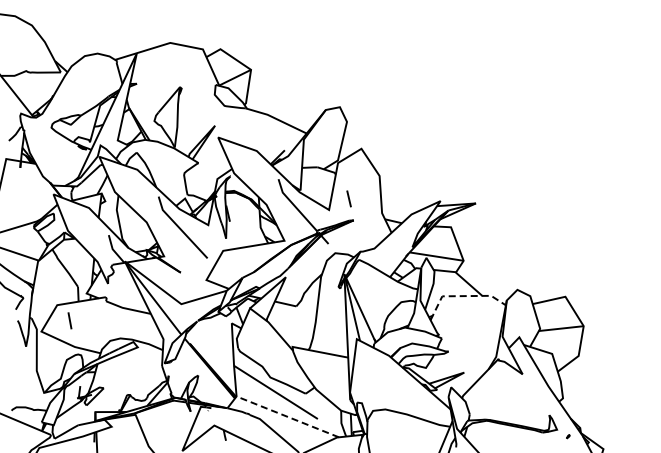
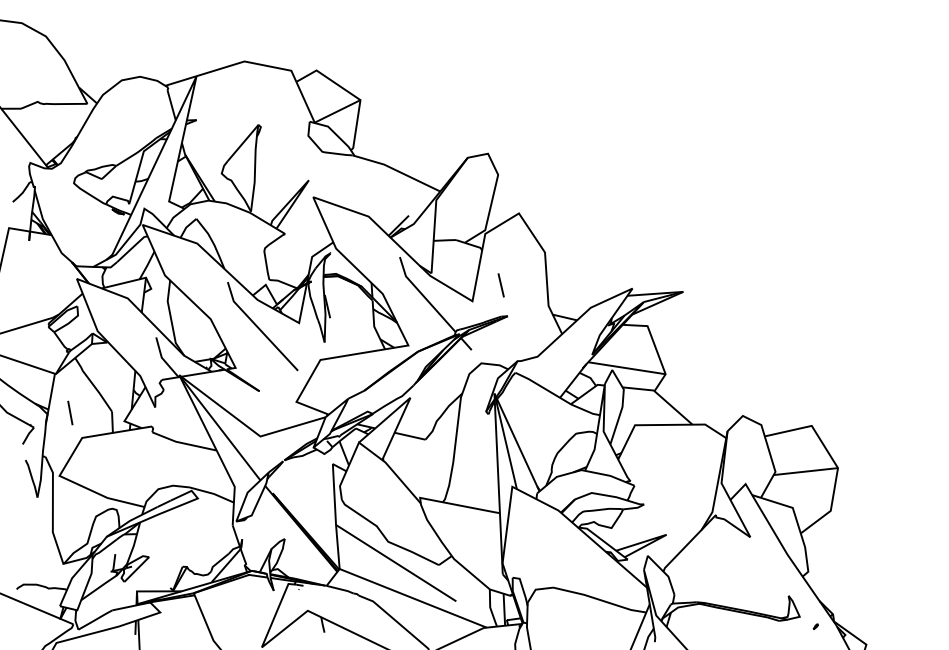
line: (462, 296) -> (663, 425), dashed -> solid
line: (69, 320) -> (69, 412), moved
line: (287, 416) -> (412, 597), dashed -> solid

